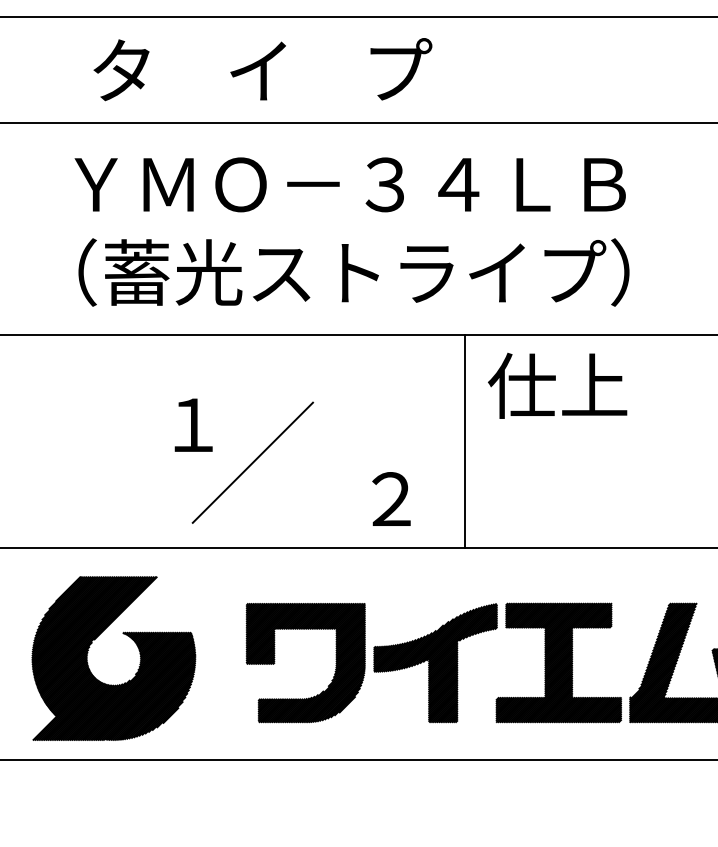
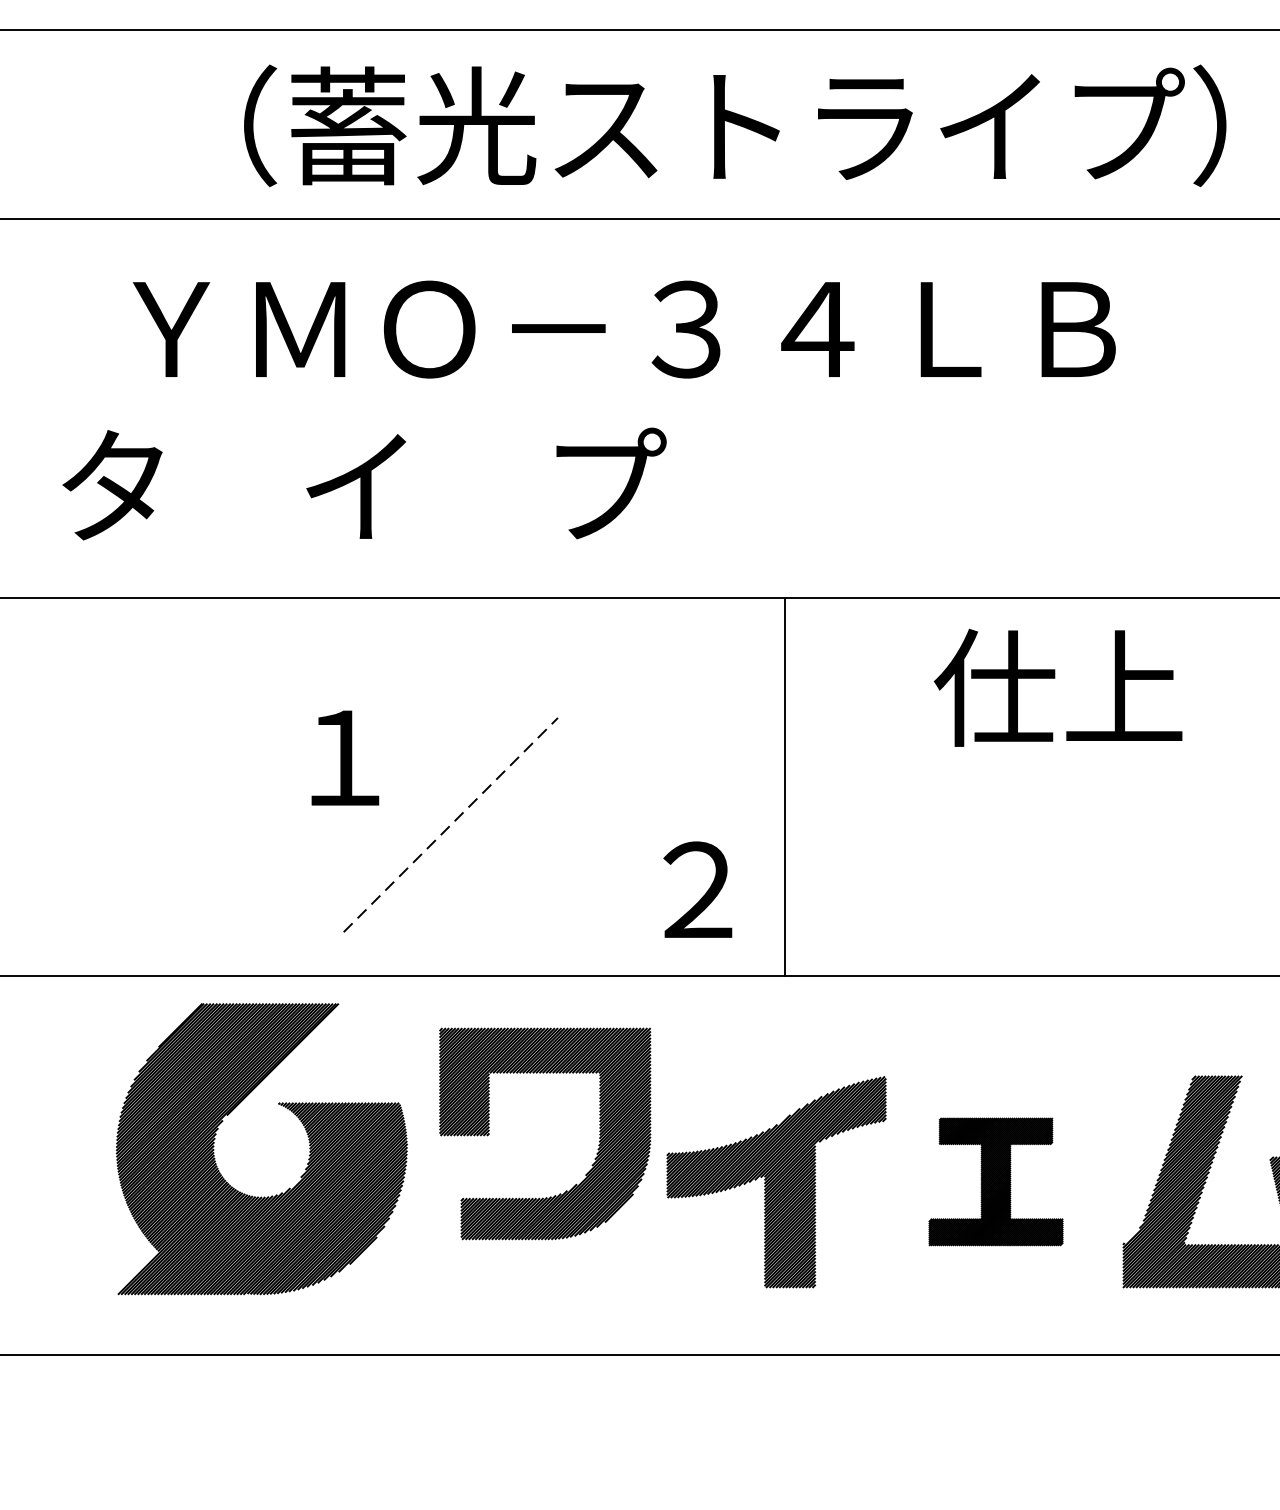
text: (390, 70) -> (696, 125), タ    イ    プ -> （蓄光ストライプ）
text: (332, 272) -> (592, 485), （蓄光ストライプ） -> タ    イ    プ
text: (557, 385) -> (1058, 687), moved
line: (465, 441) -> (785, 787), moved
line: (252, 462) -> (450, 824), solid -> dashed
part: (90, 647) -> (220, 1129), moved
part: (558, 662) -> (995, 1181), size x0.6
part: (275, 663) -> (491, 1134), moved

